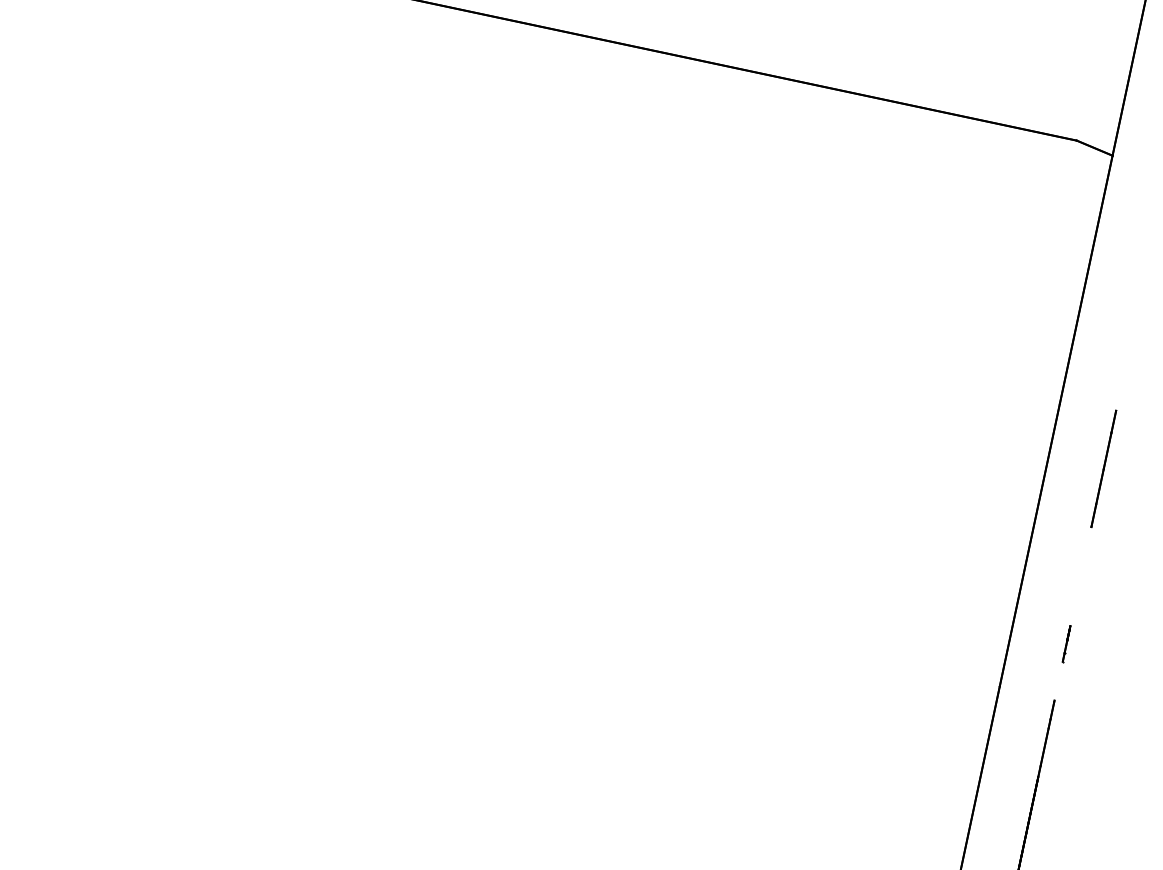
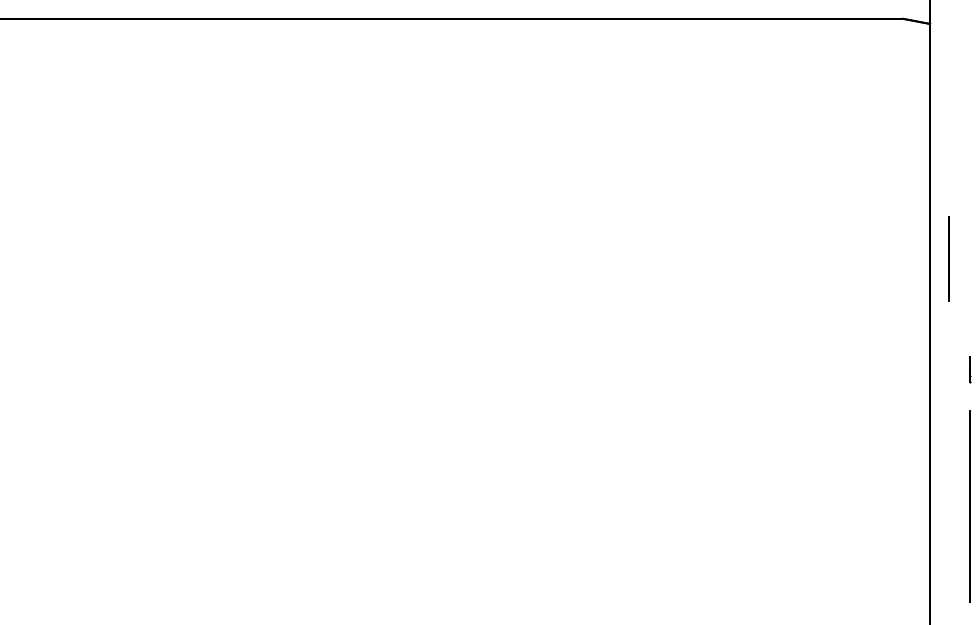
line: (1102, 468) -> (948, 258), moved

